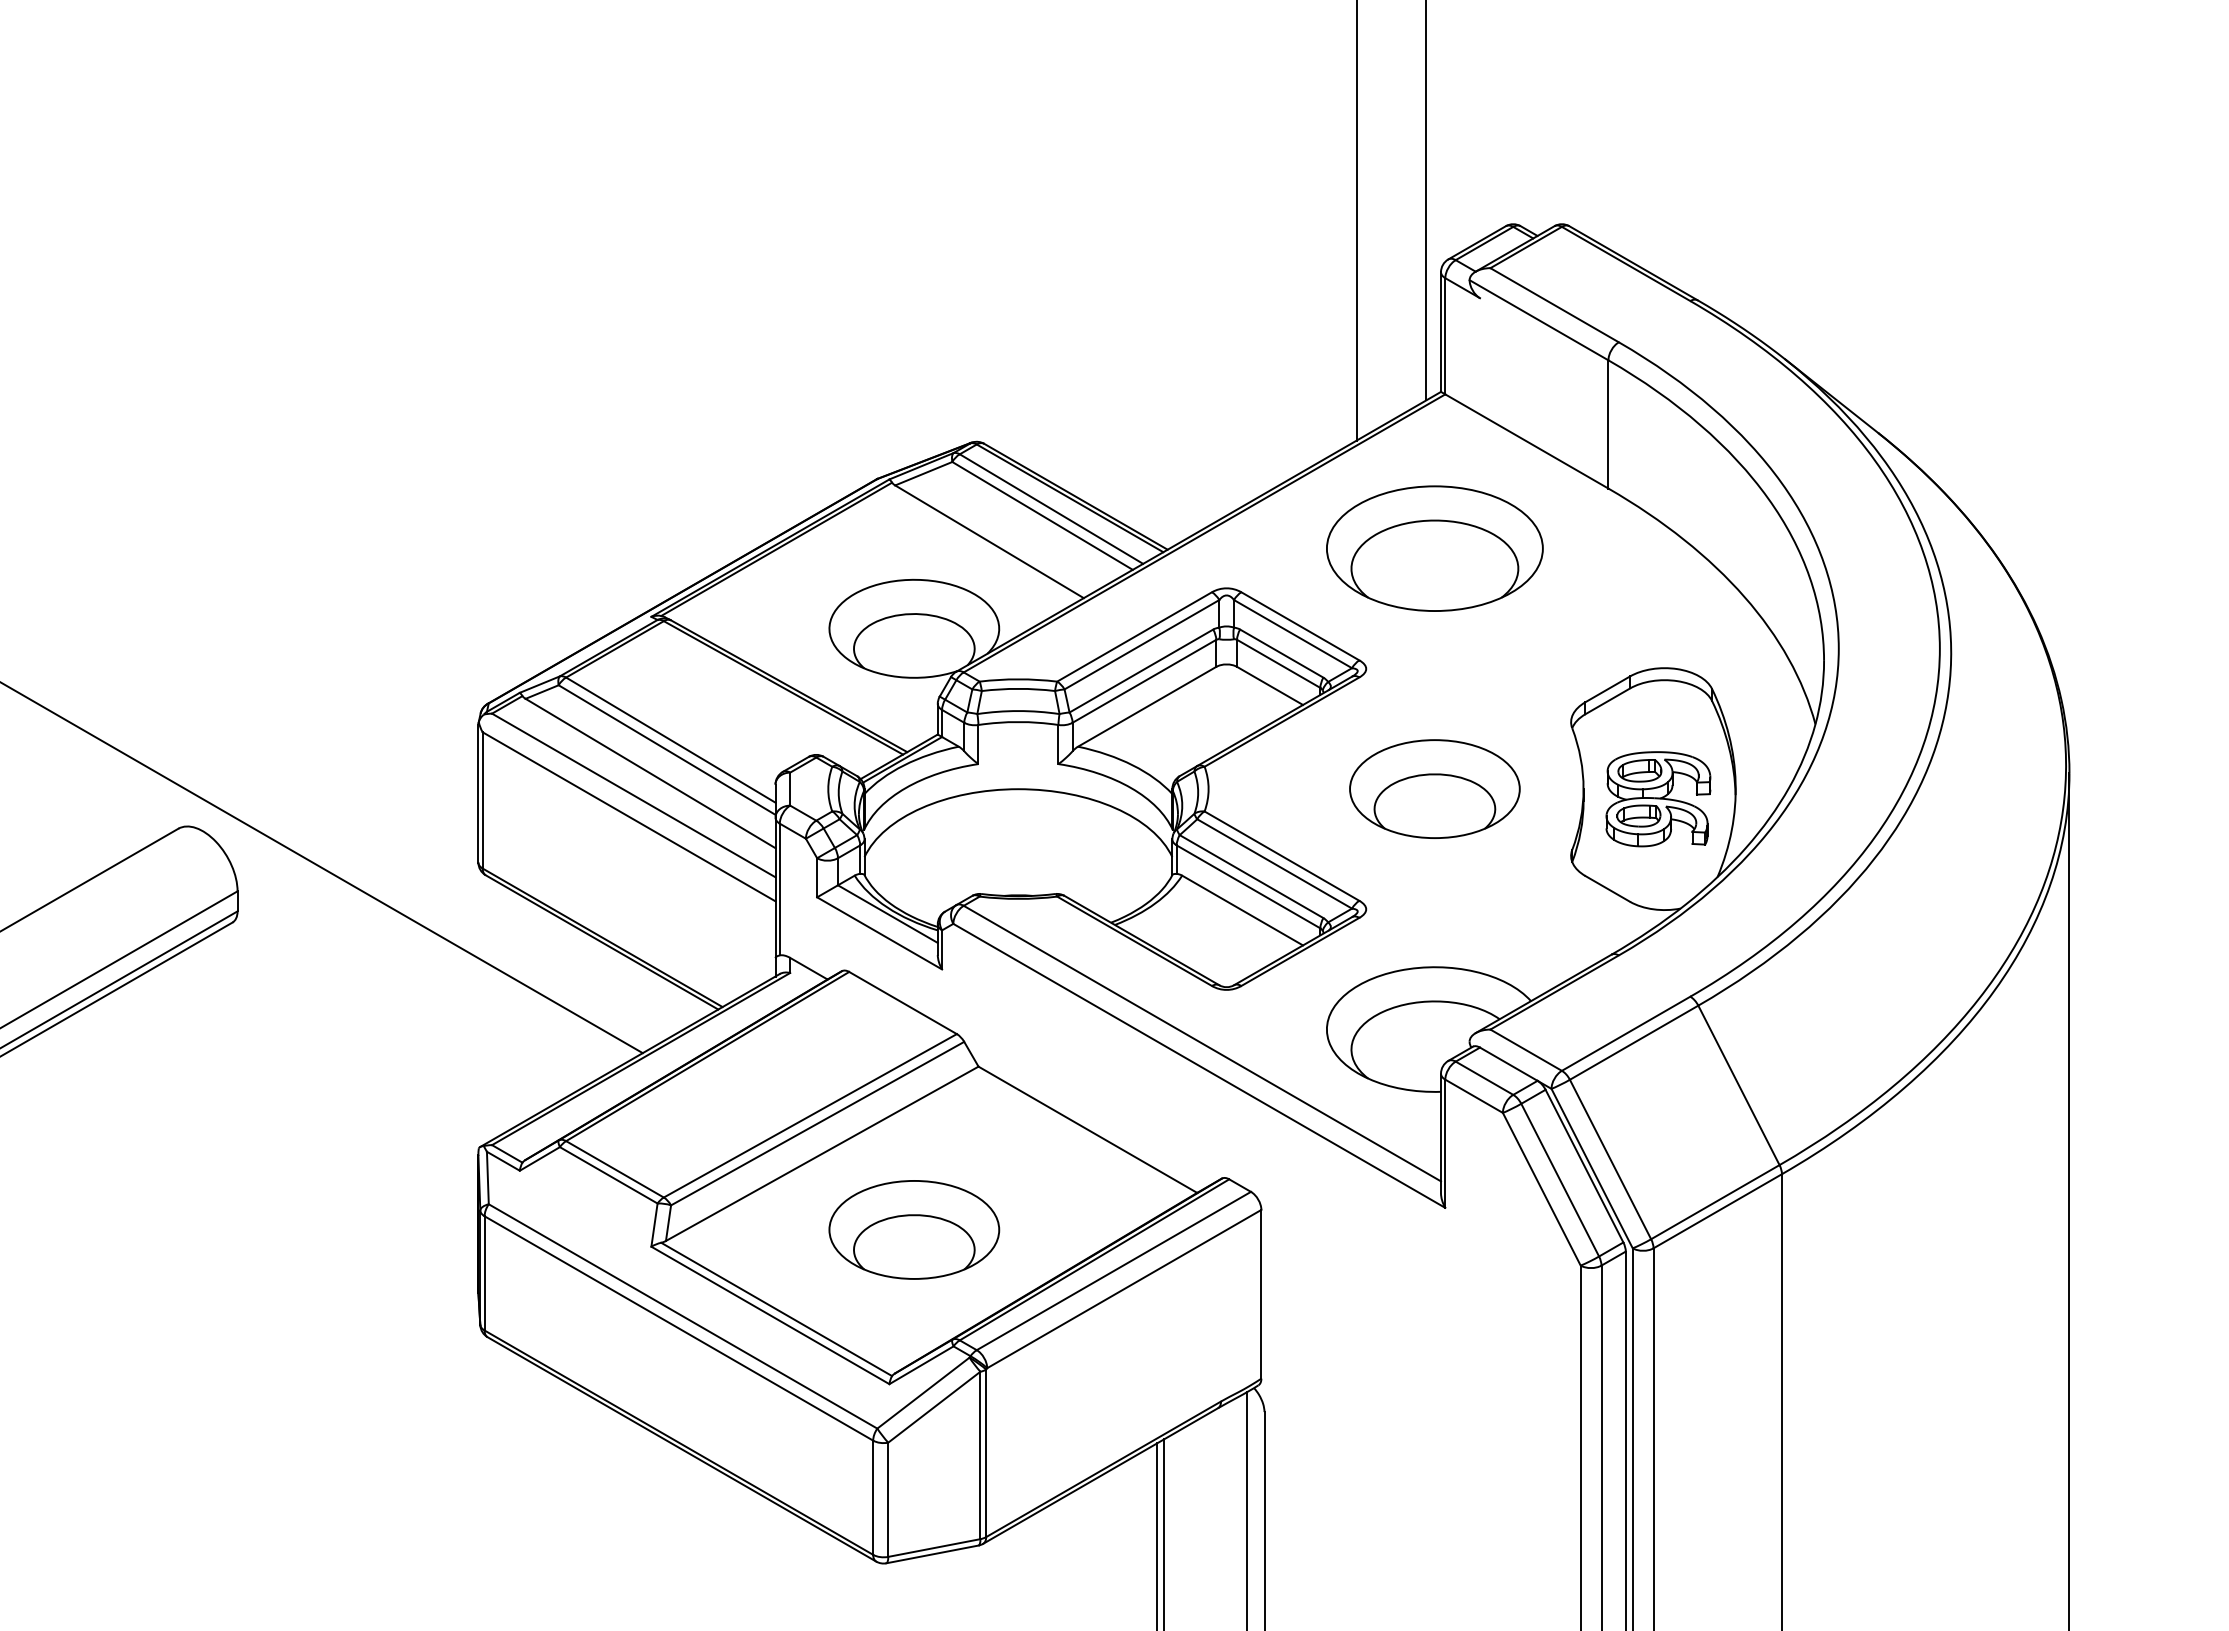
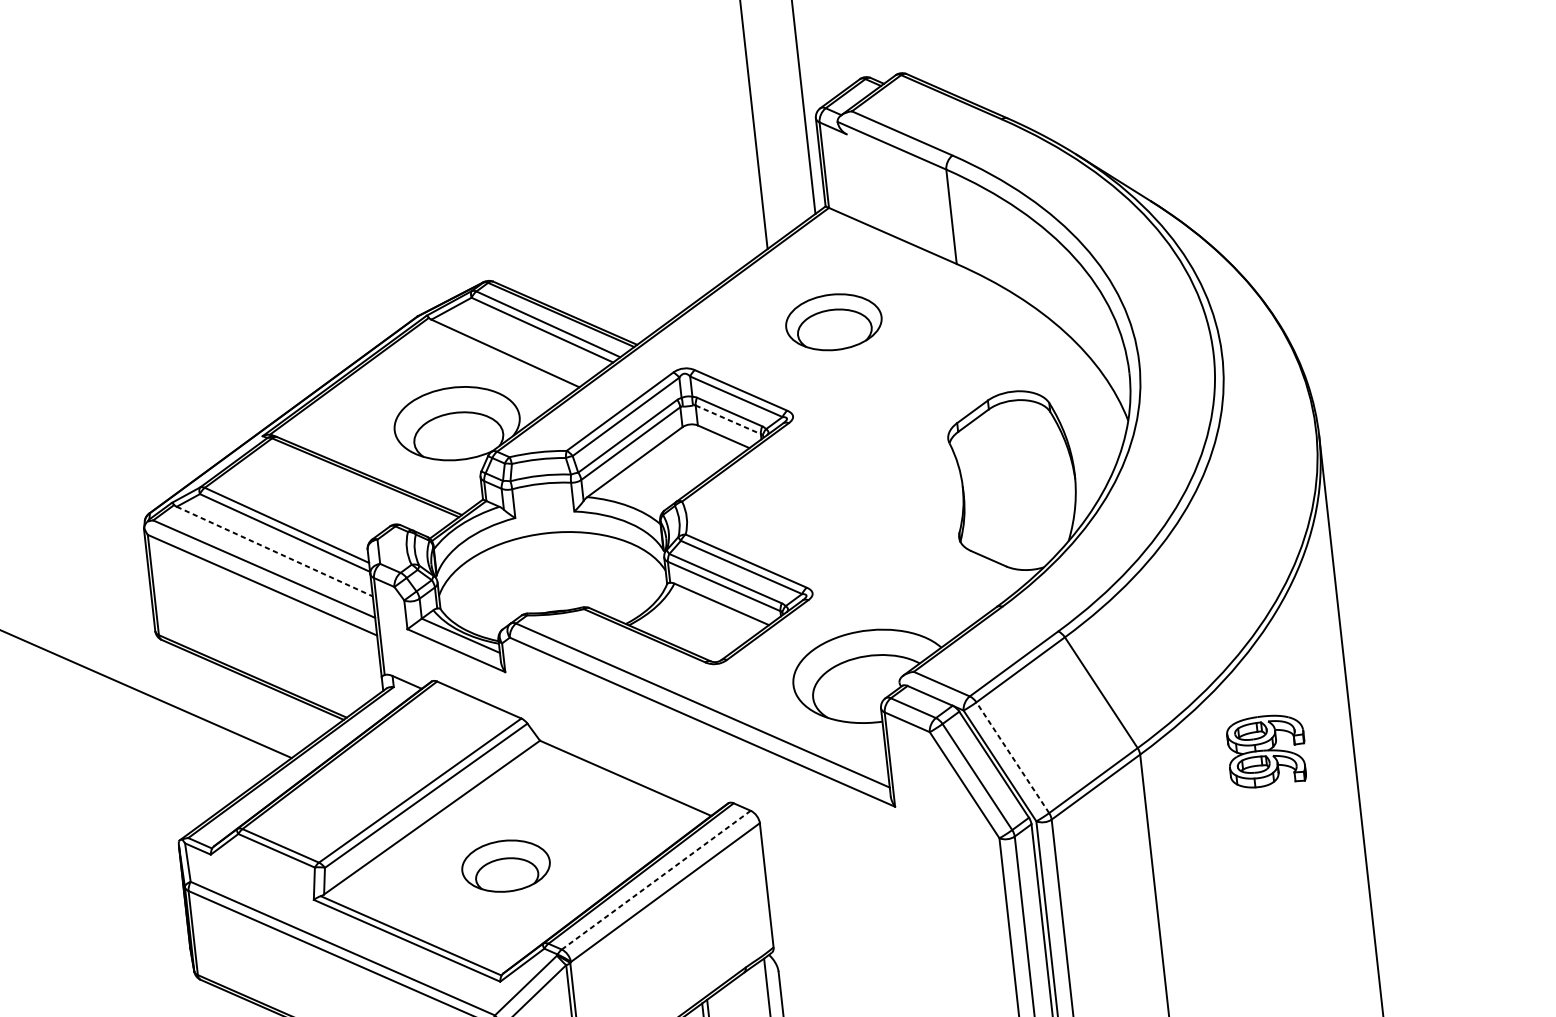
part: (1434, 548) -> (833, 322), size x0.6
line: (1279, 664) -> (728, 420), solid -> dashed
line: (650, 773) -> (274, 551), solid -> dashed
part: (1434, 788) -> (853, 498), removed
part: (1658, 799) -> (1266, 751), moved
line: (1610, 1159) -> (1012, 757), solid -> dashed
part: (914, 1229) -> (506, 865), size x0.7
line: (1113, 1271) -> (656, 880), solid -> dashed

